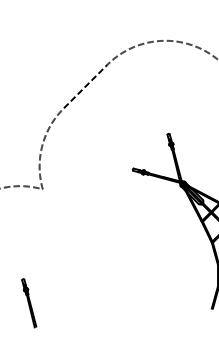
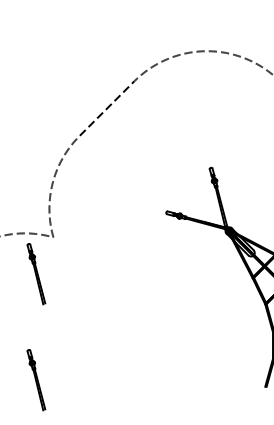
part: (29, 218) -> (36, 274), added

